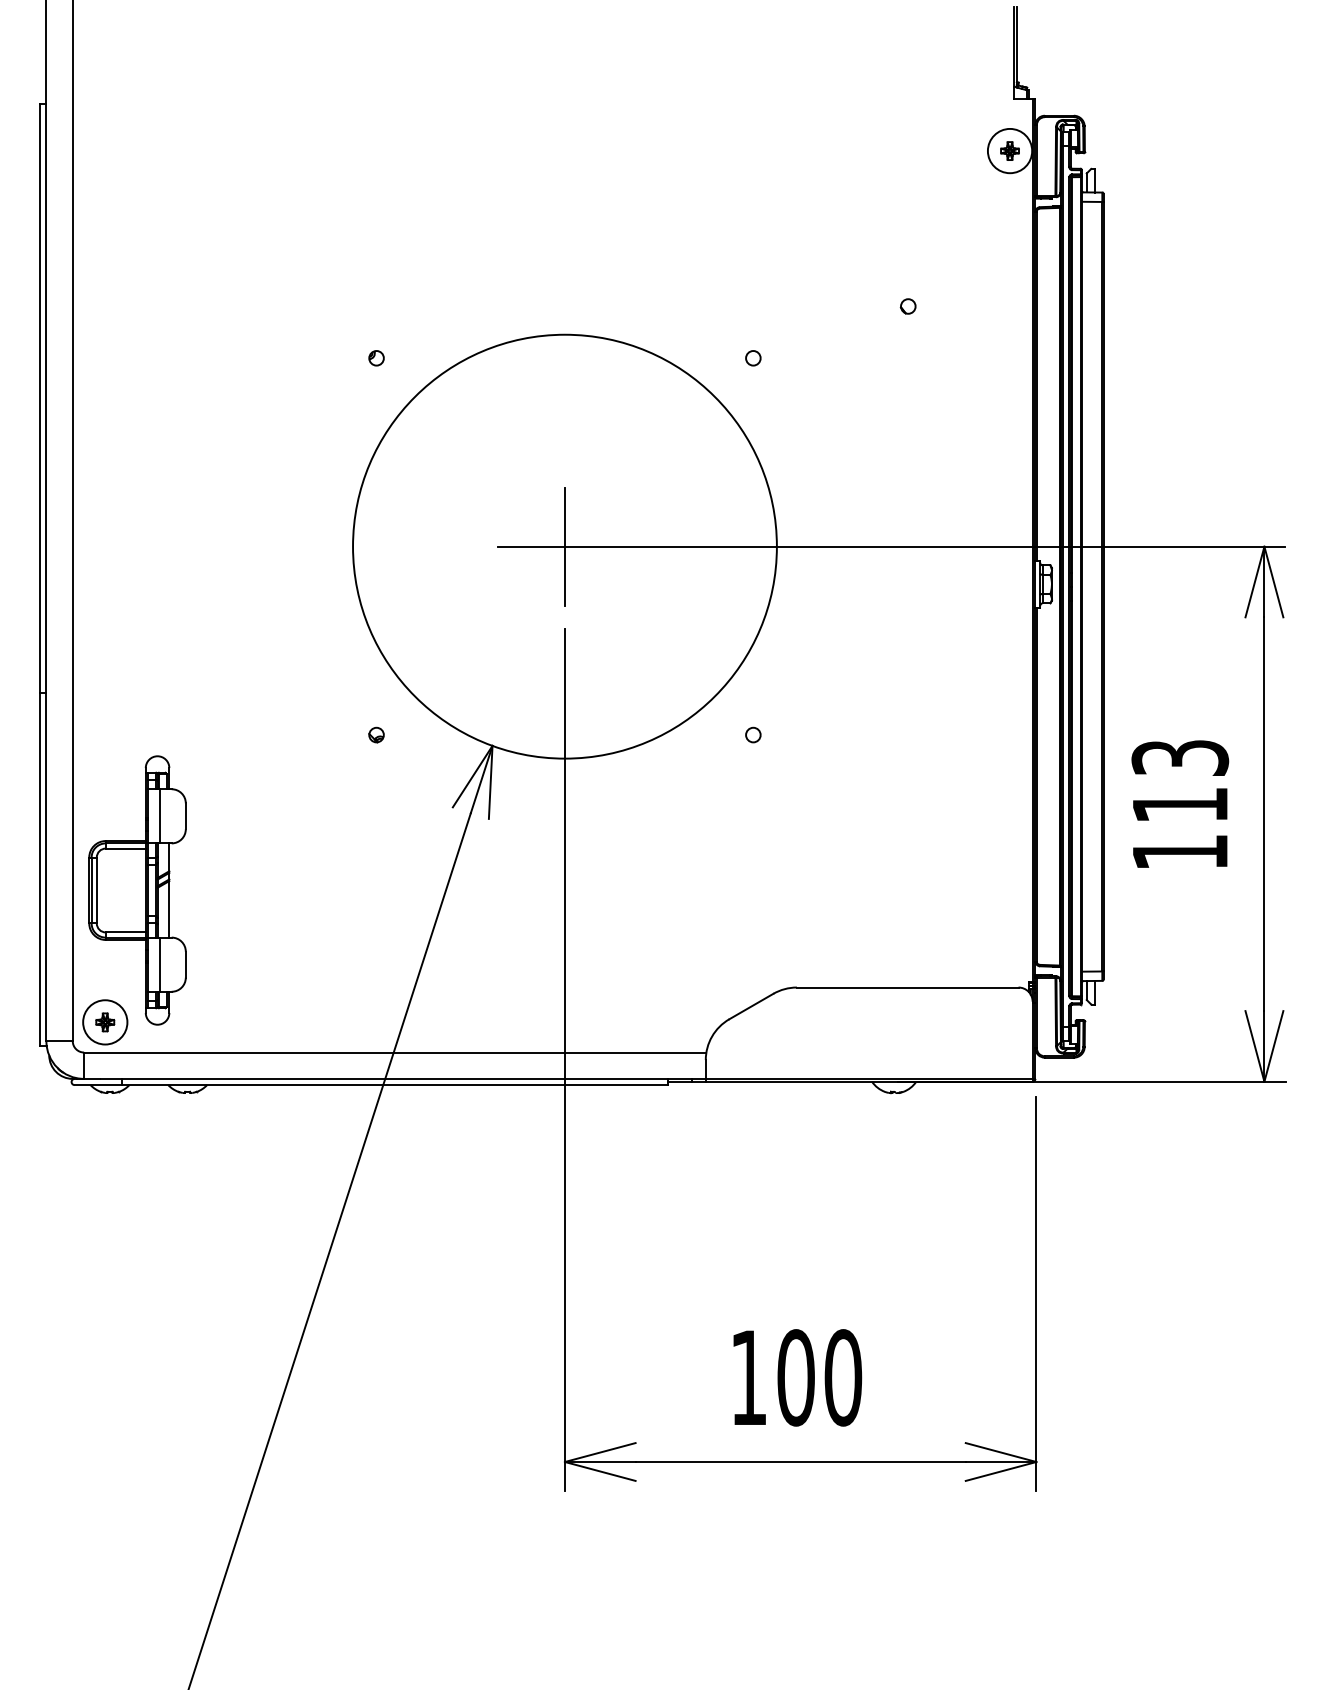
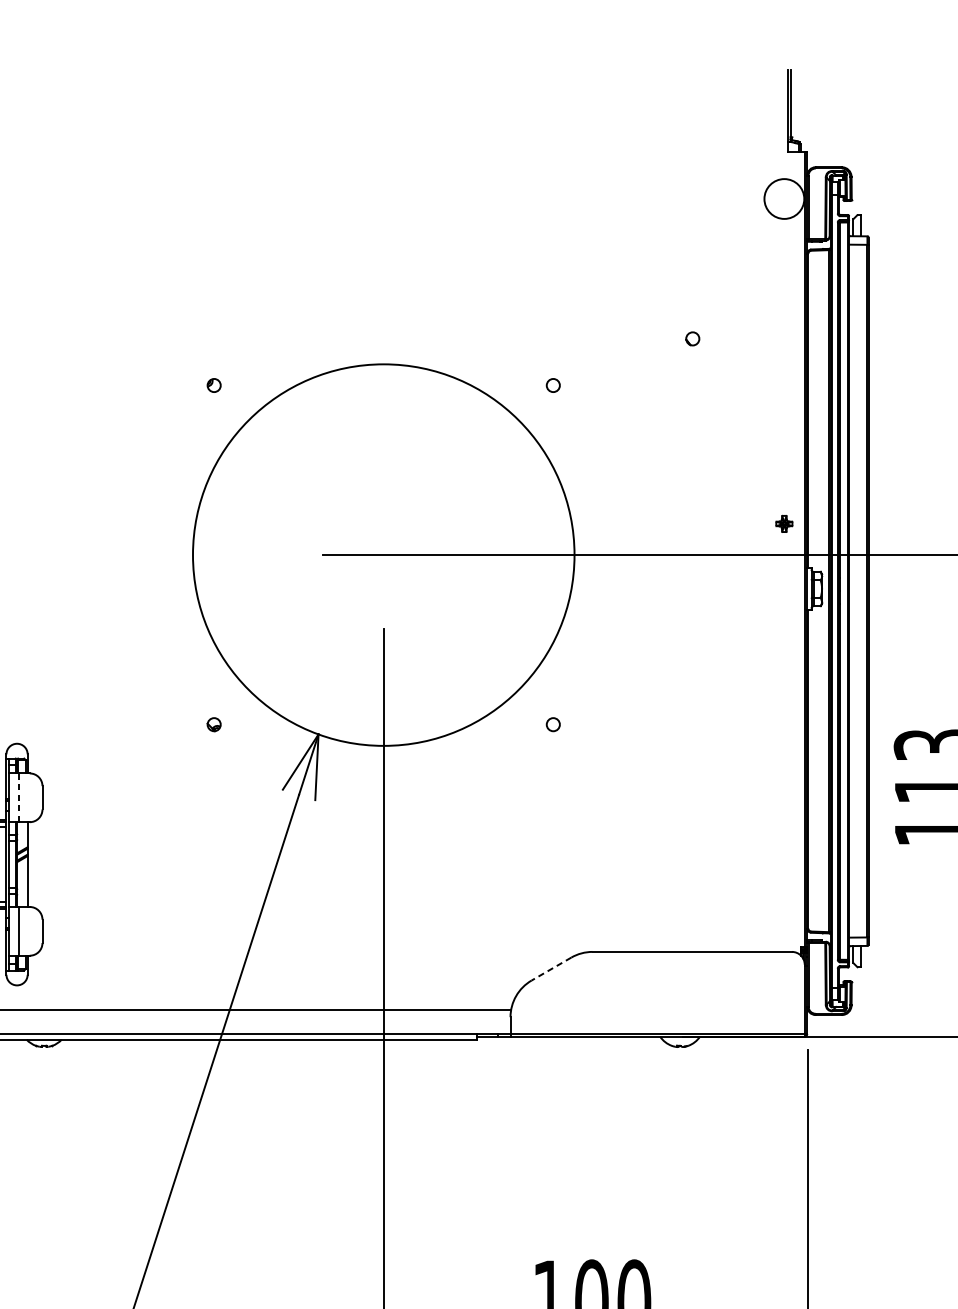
part: (1009, 150) -> (783, 523), moved
line: (564, 546) -> (383, 554), removed
line: (159, 816) -> (18, 797), solid -> dashed
line: (750, 1006) -> (550, 968), solid -> dashed

